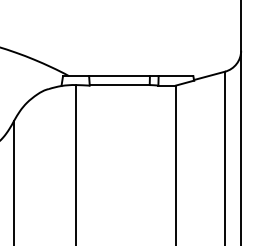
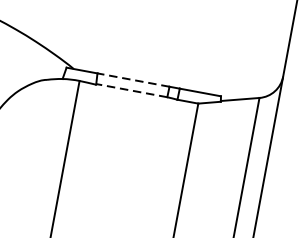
line: (119, 76) -> (133, 80), solid -> dashed
line: (119, 85) -> (131, 91), solid -> dashed

